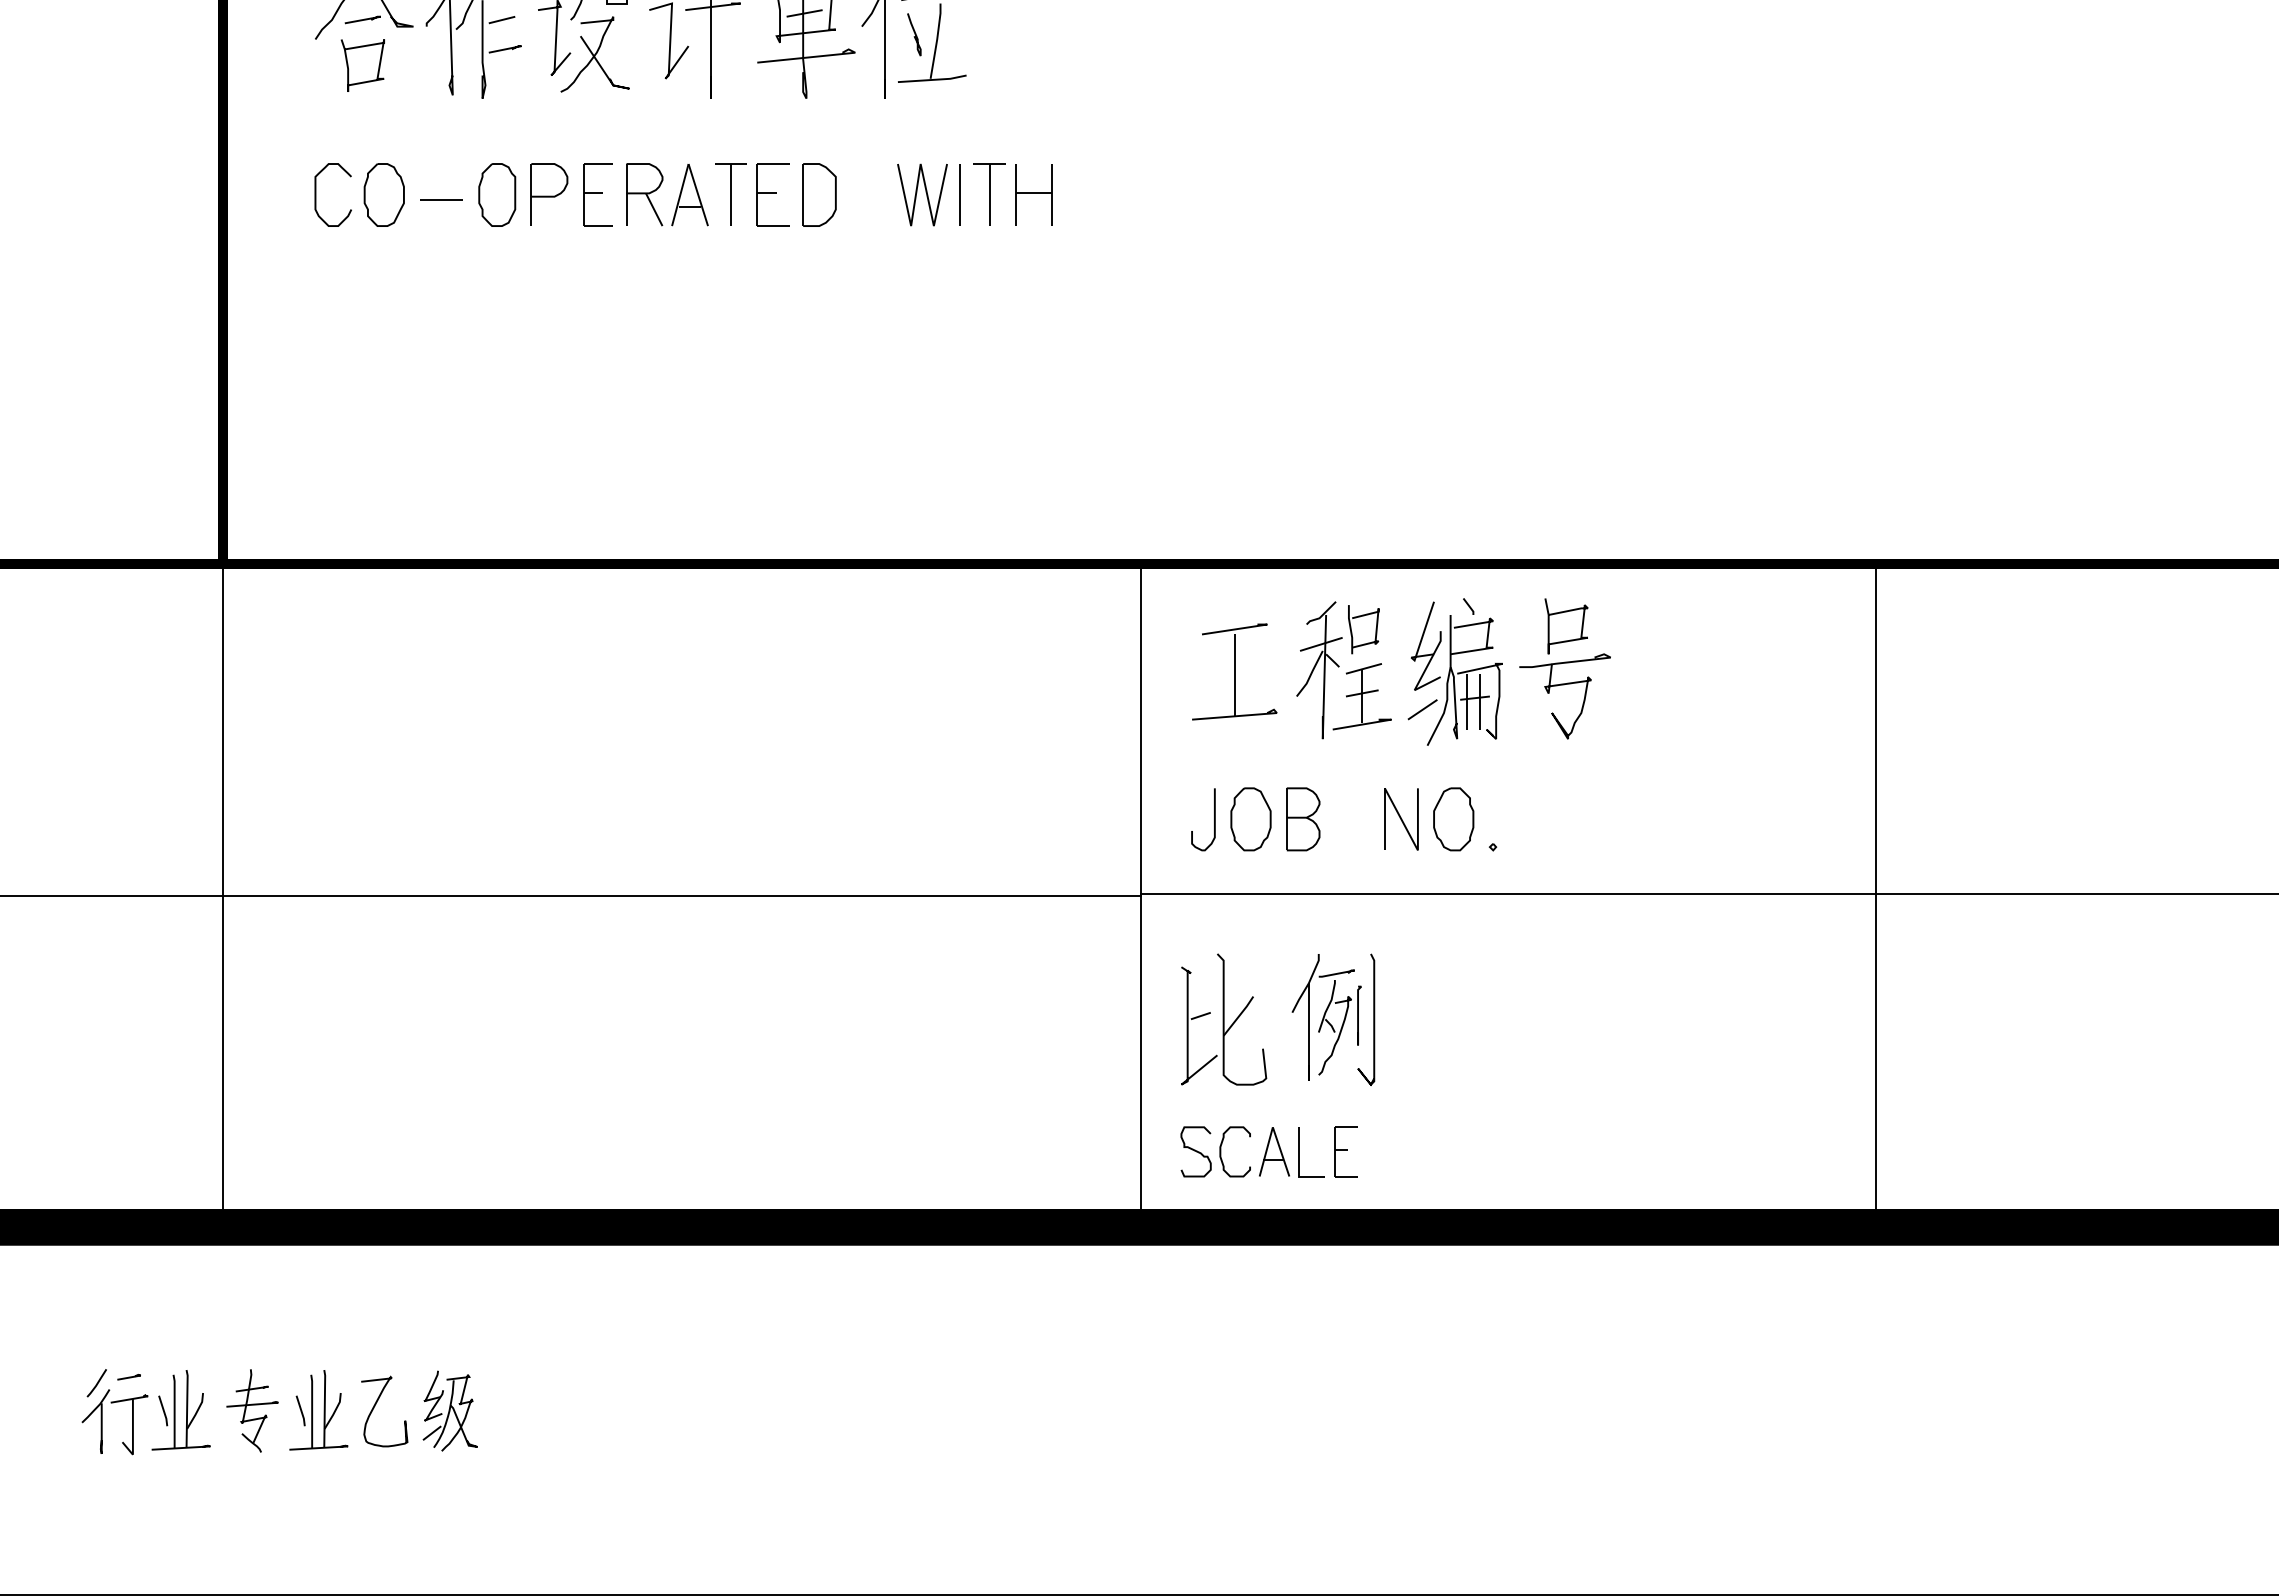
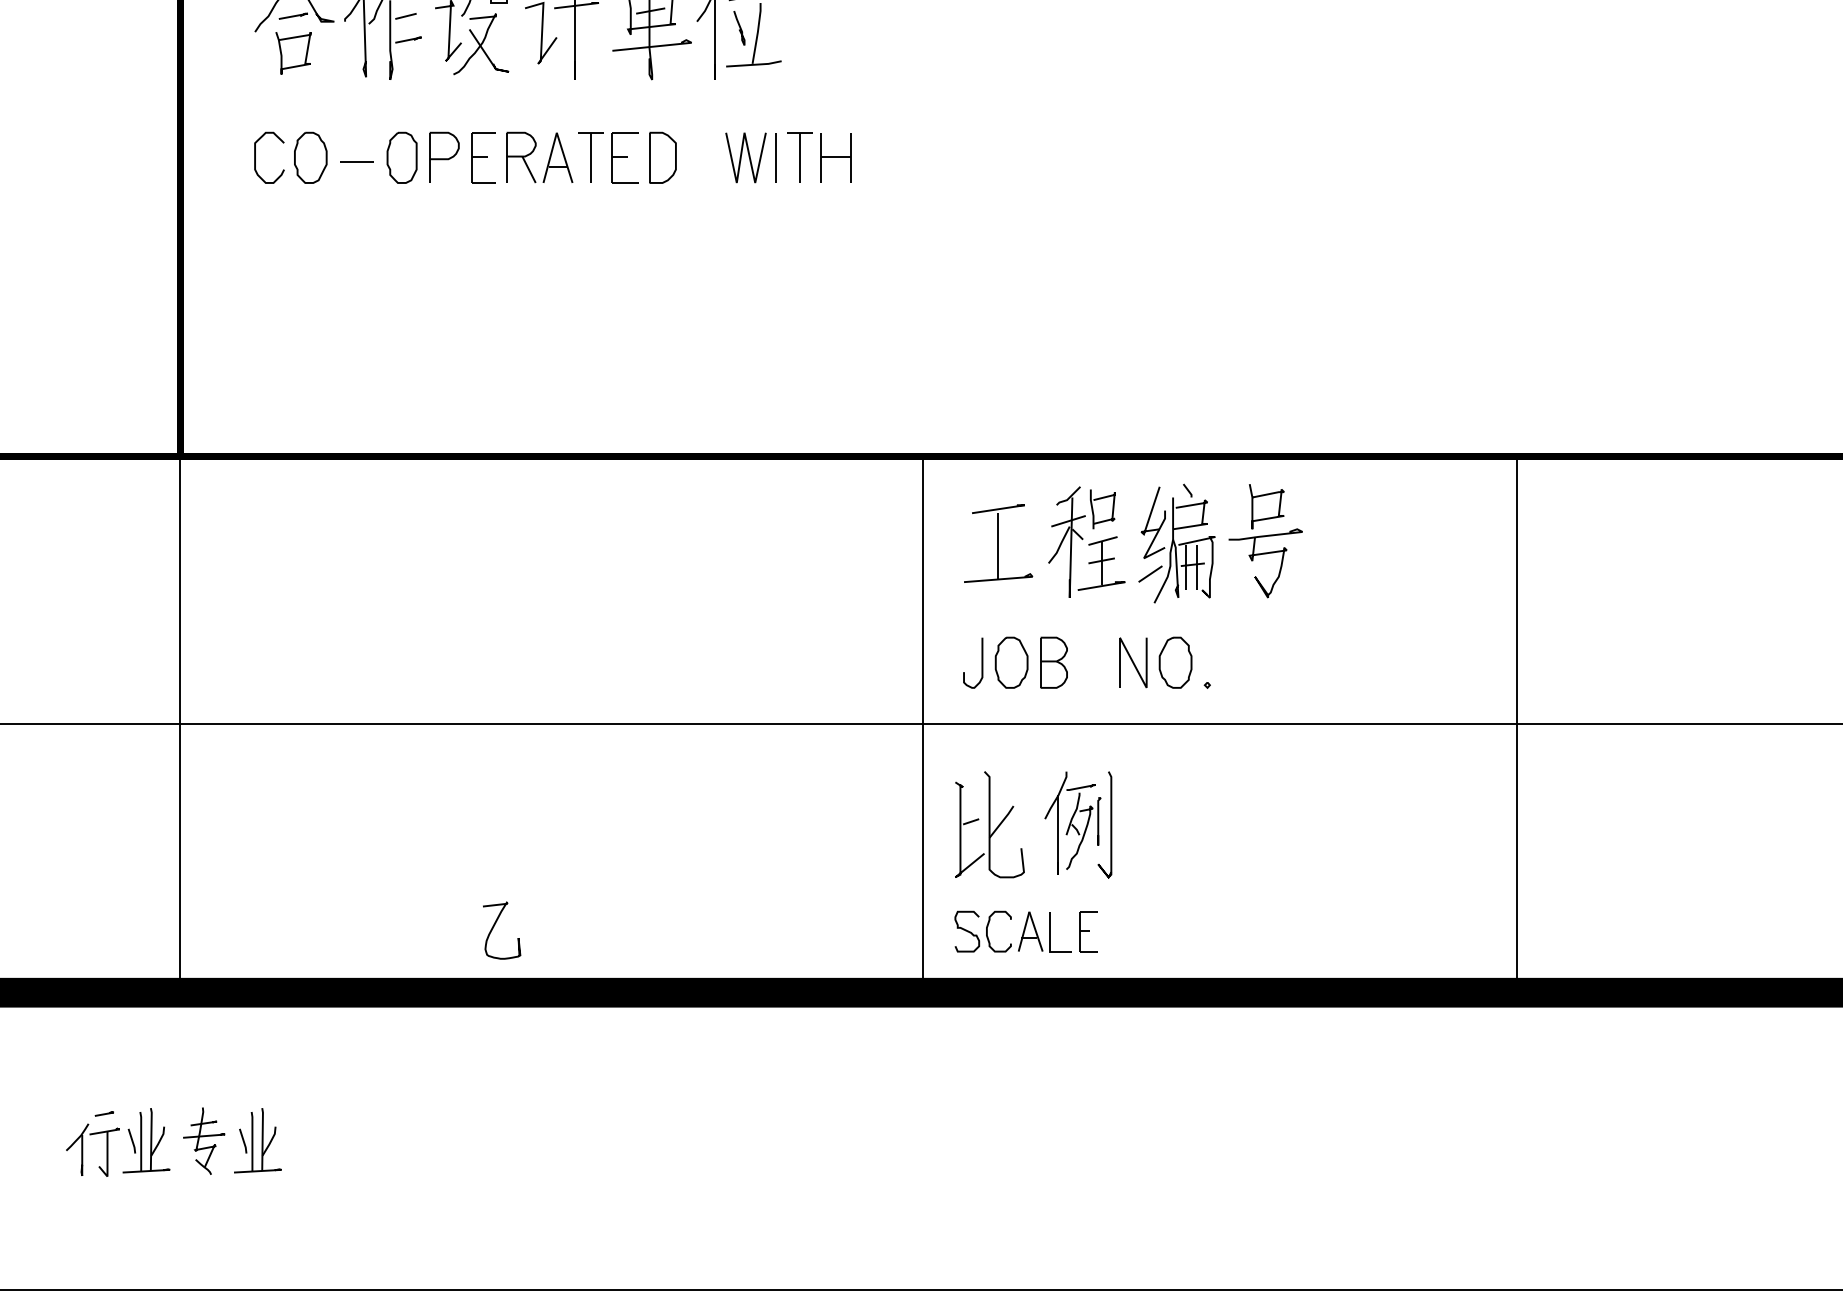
line: (96, 1383) -> (78, 1118), removed
curve: (375, 1406) -> (494, 926), moved
part: (449, 1410) -> (363, 1140), removed

